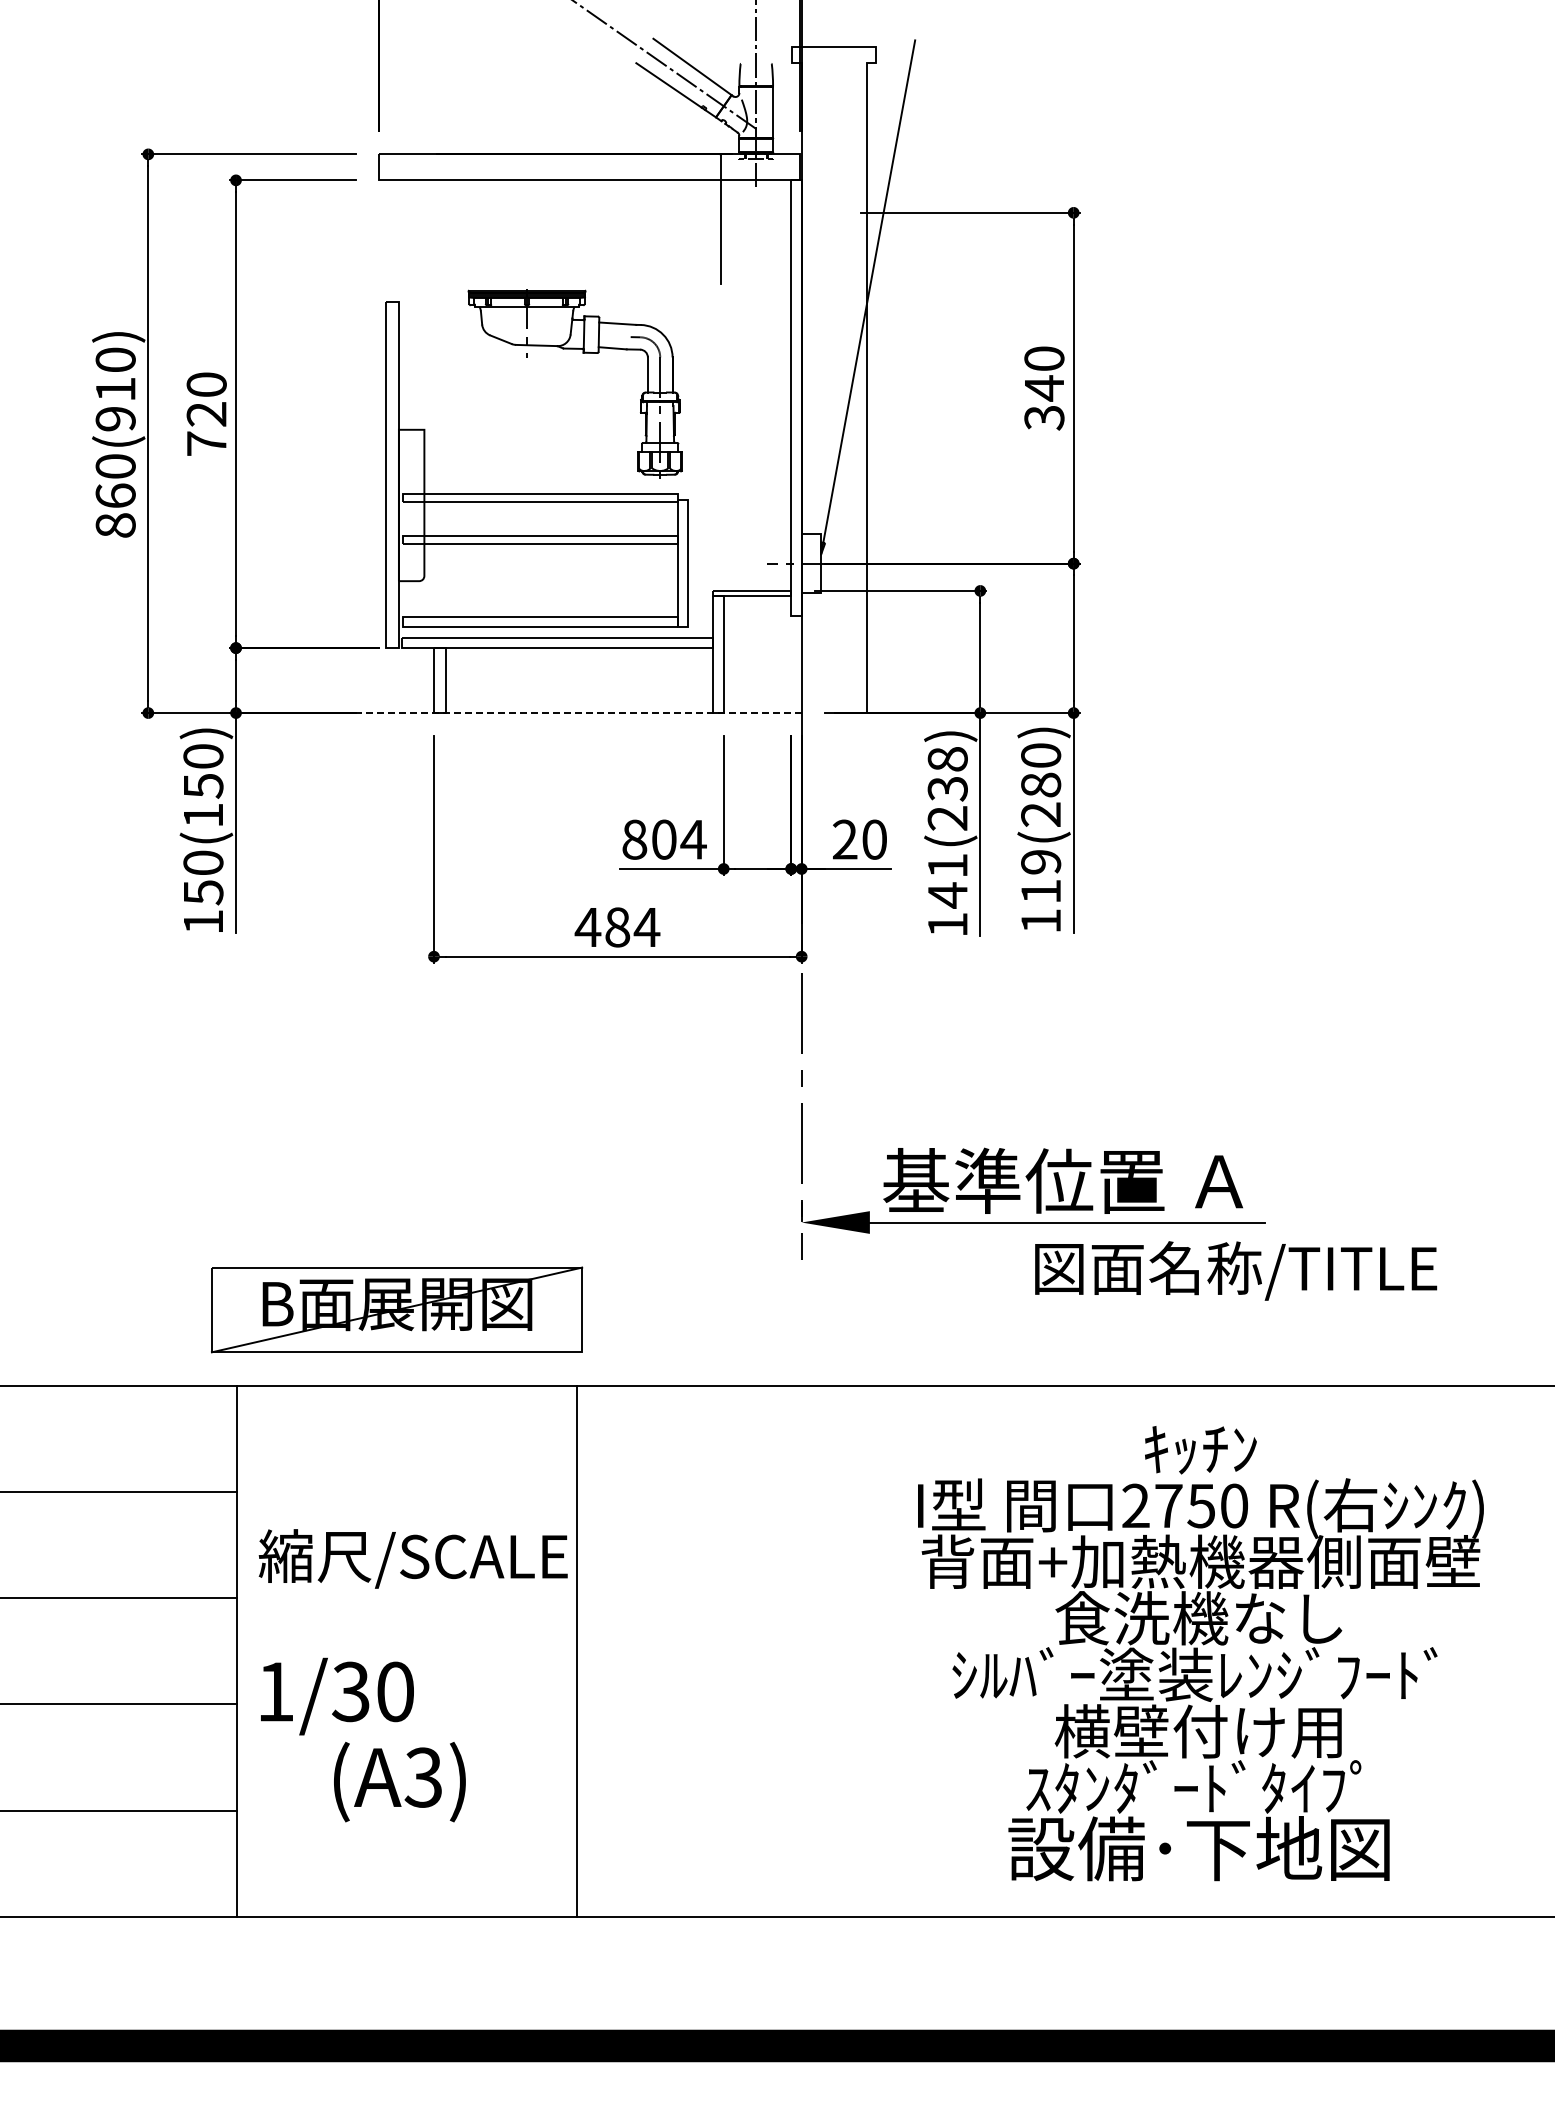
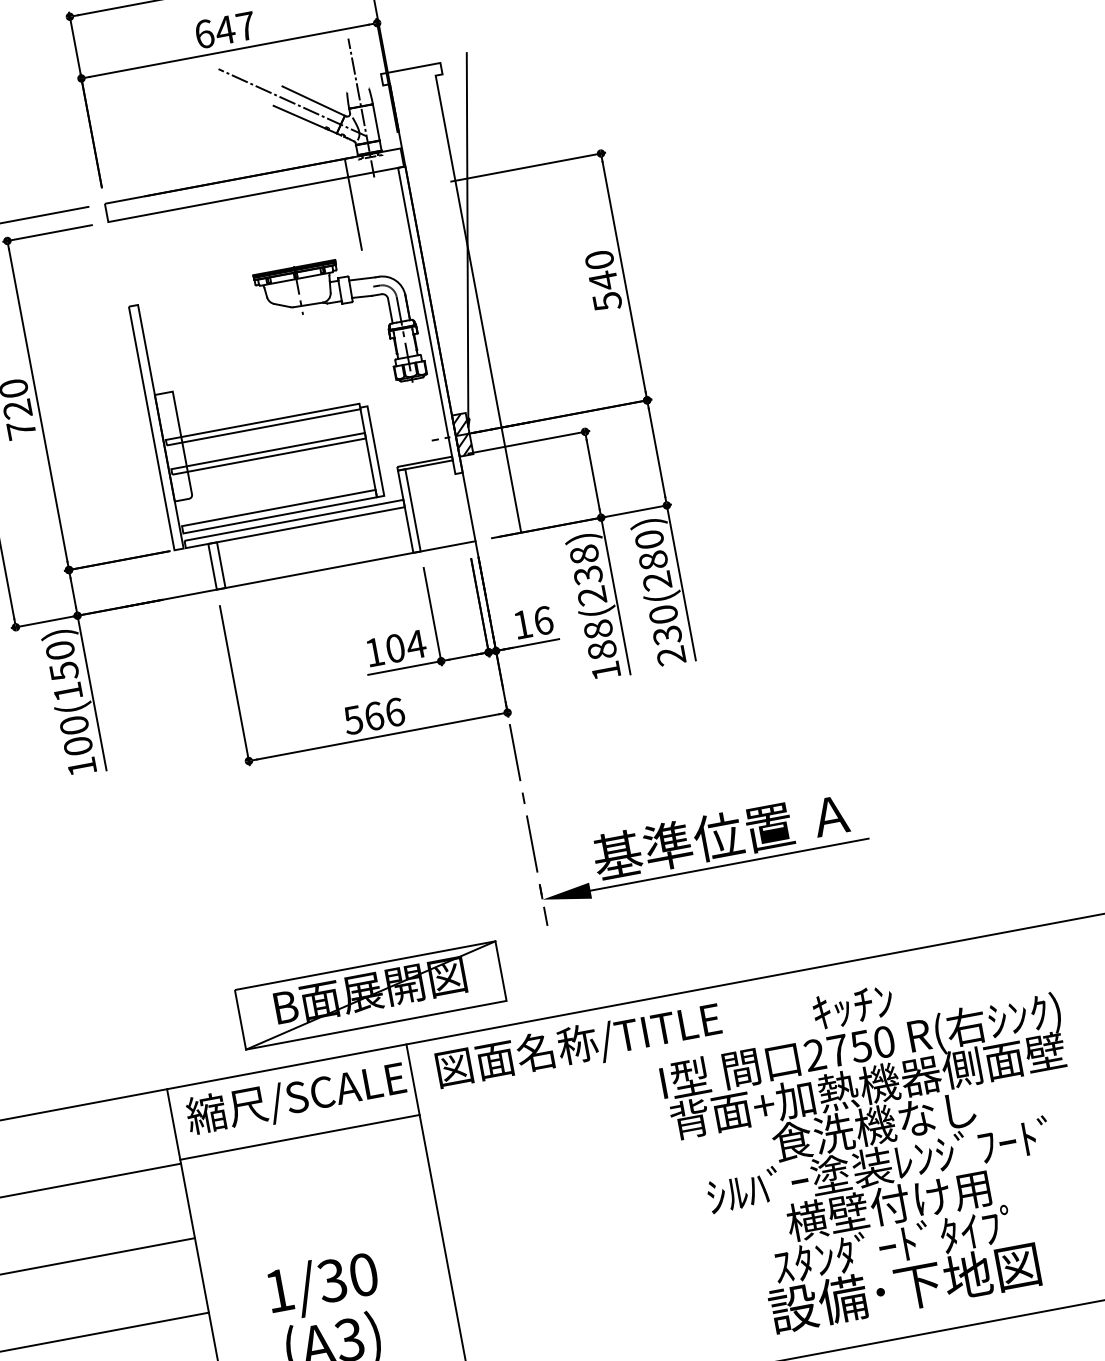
part: (582, 353) -> (341, 304), moved
text: (1044, 417) -> (607, 301), 340 -> 540
hatch: (811, 563) -> (462, 434), added
line: (550, 713) -> (298, 574), dashed -> solid
text: (634, 839) -> (374, 652), 804 -> 104
text: (860, 839) -> (533, 622), 20 -> 16
text: (947, 880) -> (600, 639), 141(238) -> 188(238)
text: (1041, 891) -> (667, 635), 119(280) -> 230(280)
text: (203, 892) -> (78, 746), 150(150) -> 100(150)
text: (617, 927) -> (374, 716), 484 -> 566
text: (1236, 1270) -> (579, 1045), moved
part: (397, 1309) -> (371, 995), moved
line: (407, 1486) -> (300, 1137), added
text: (412, 1558) -> (295, 1098), moved
text: (337, 1696) -> (323, 1285), moved

